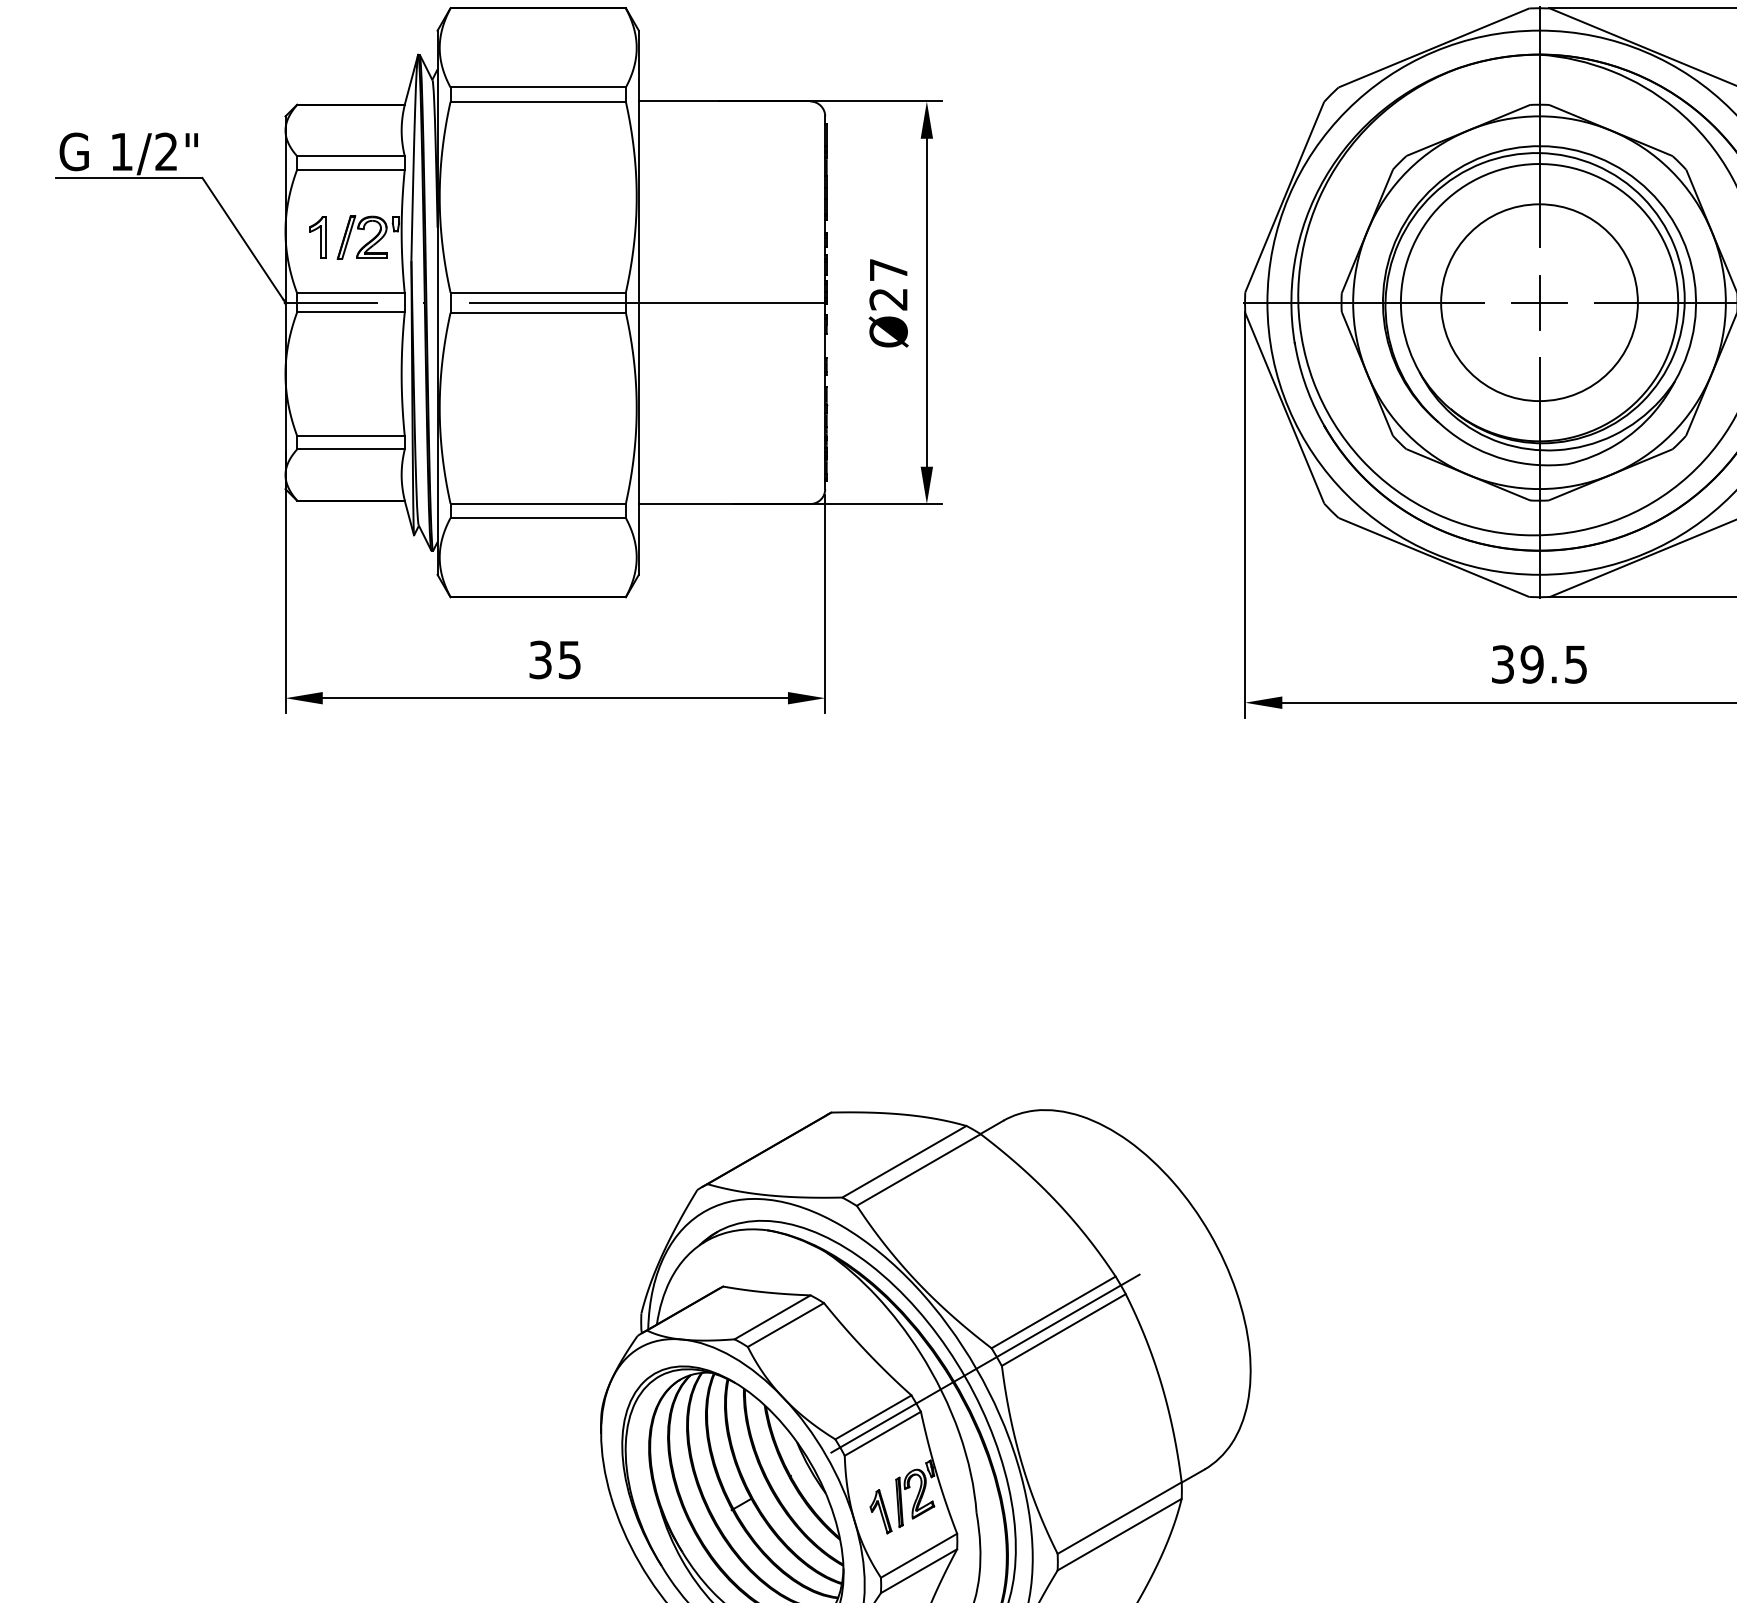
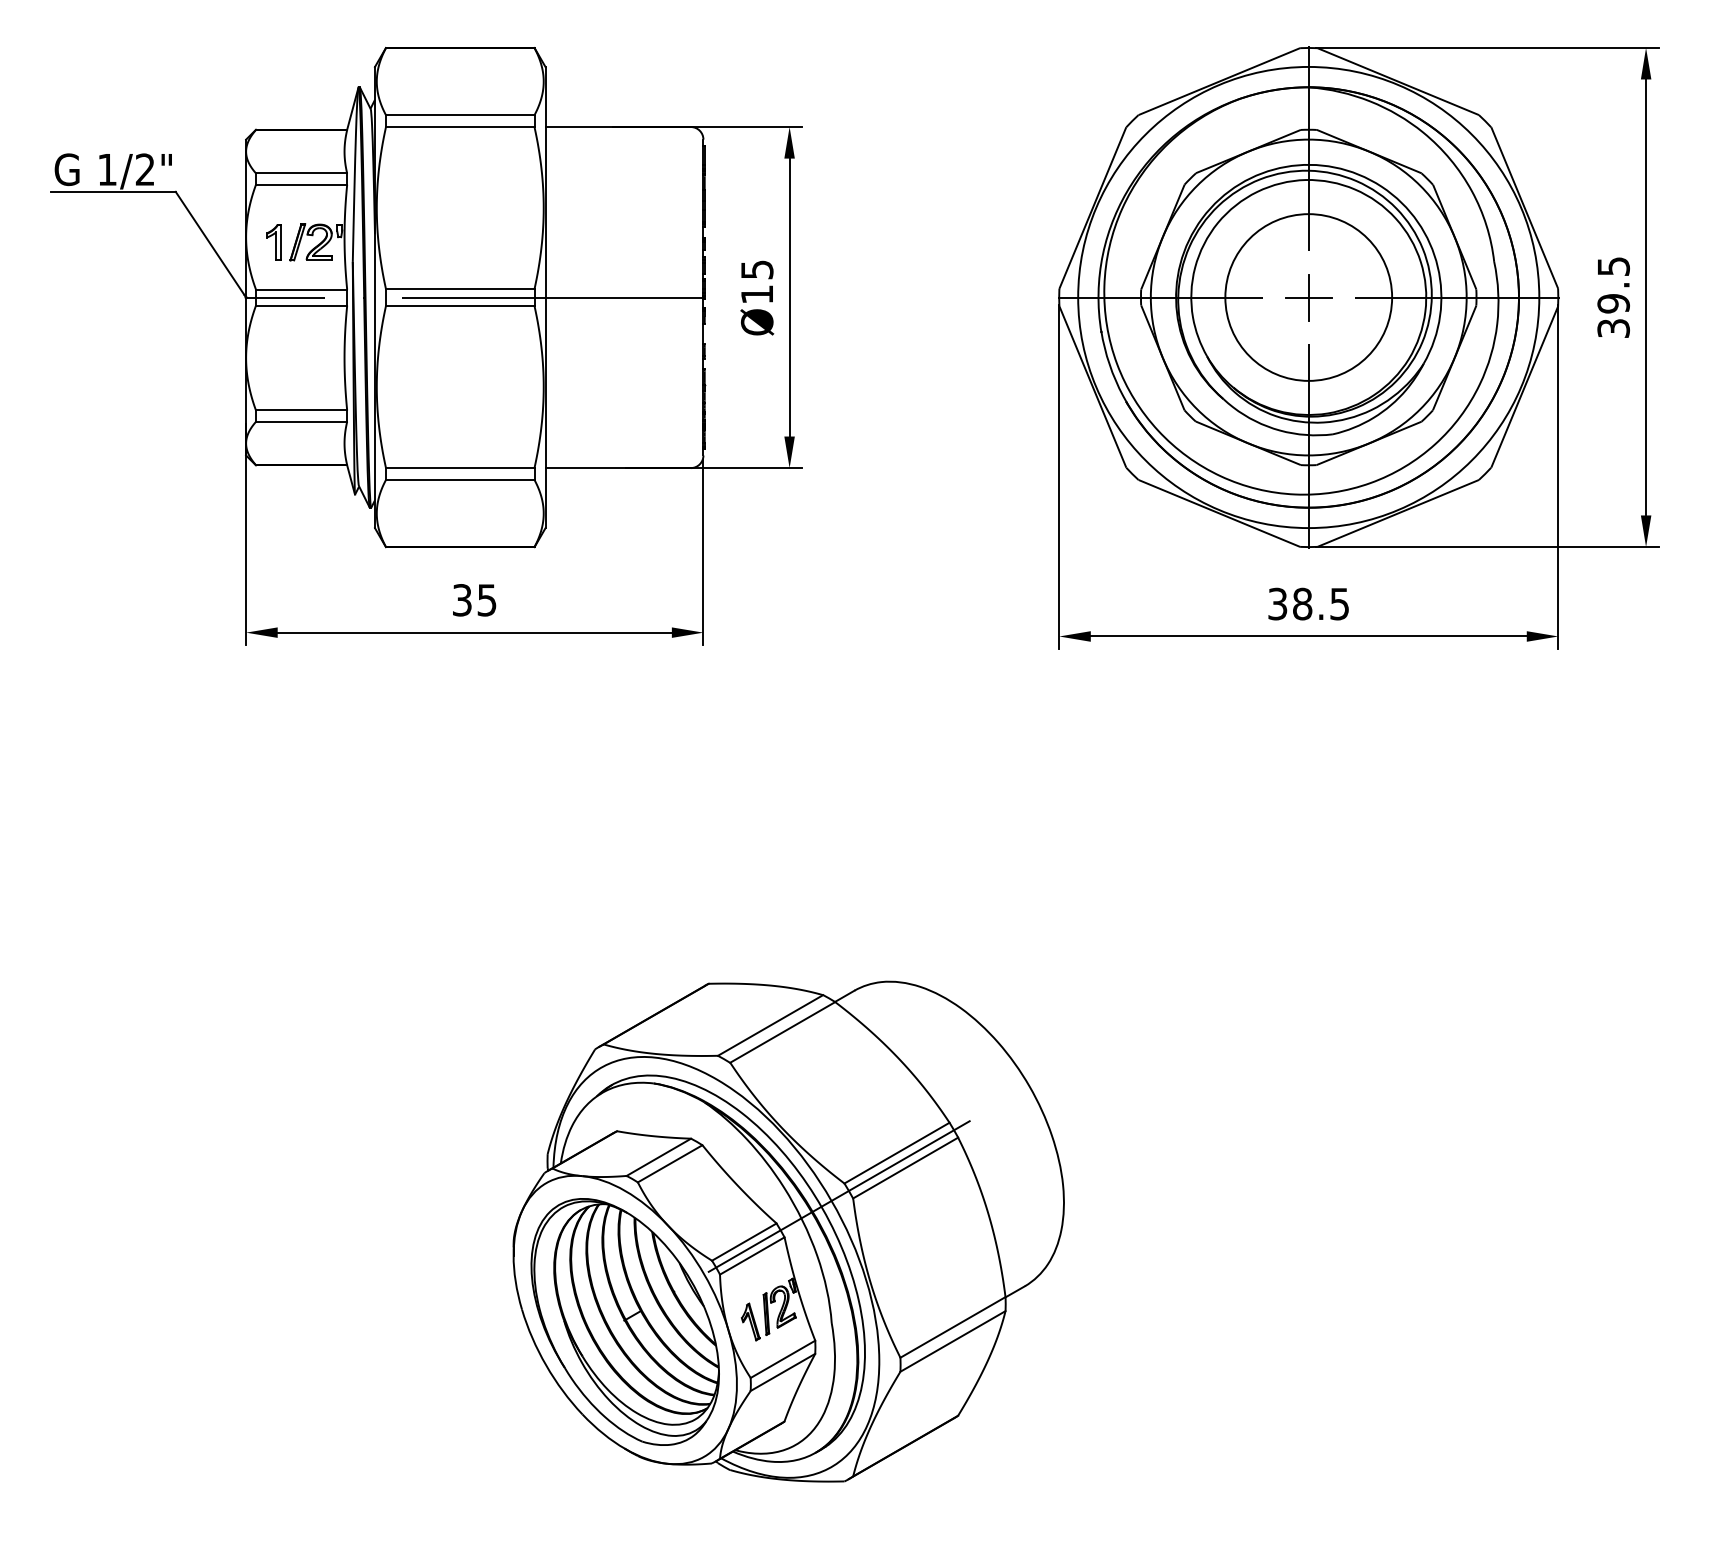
text: (888, 284) -> (757, 282), Ø27 -> Ø15
text: (1532, 663) -> (1302, 603), 39.5 -> 38.5

